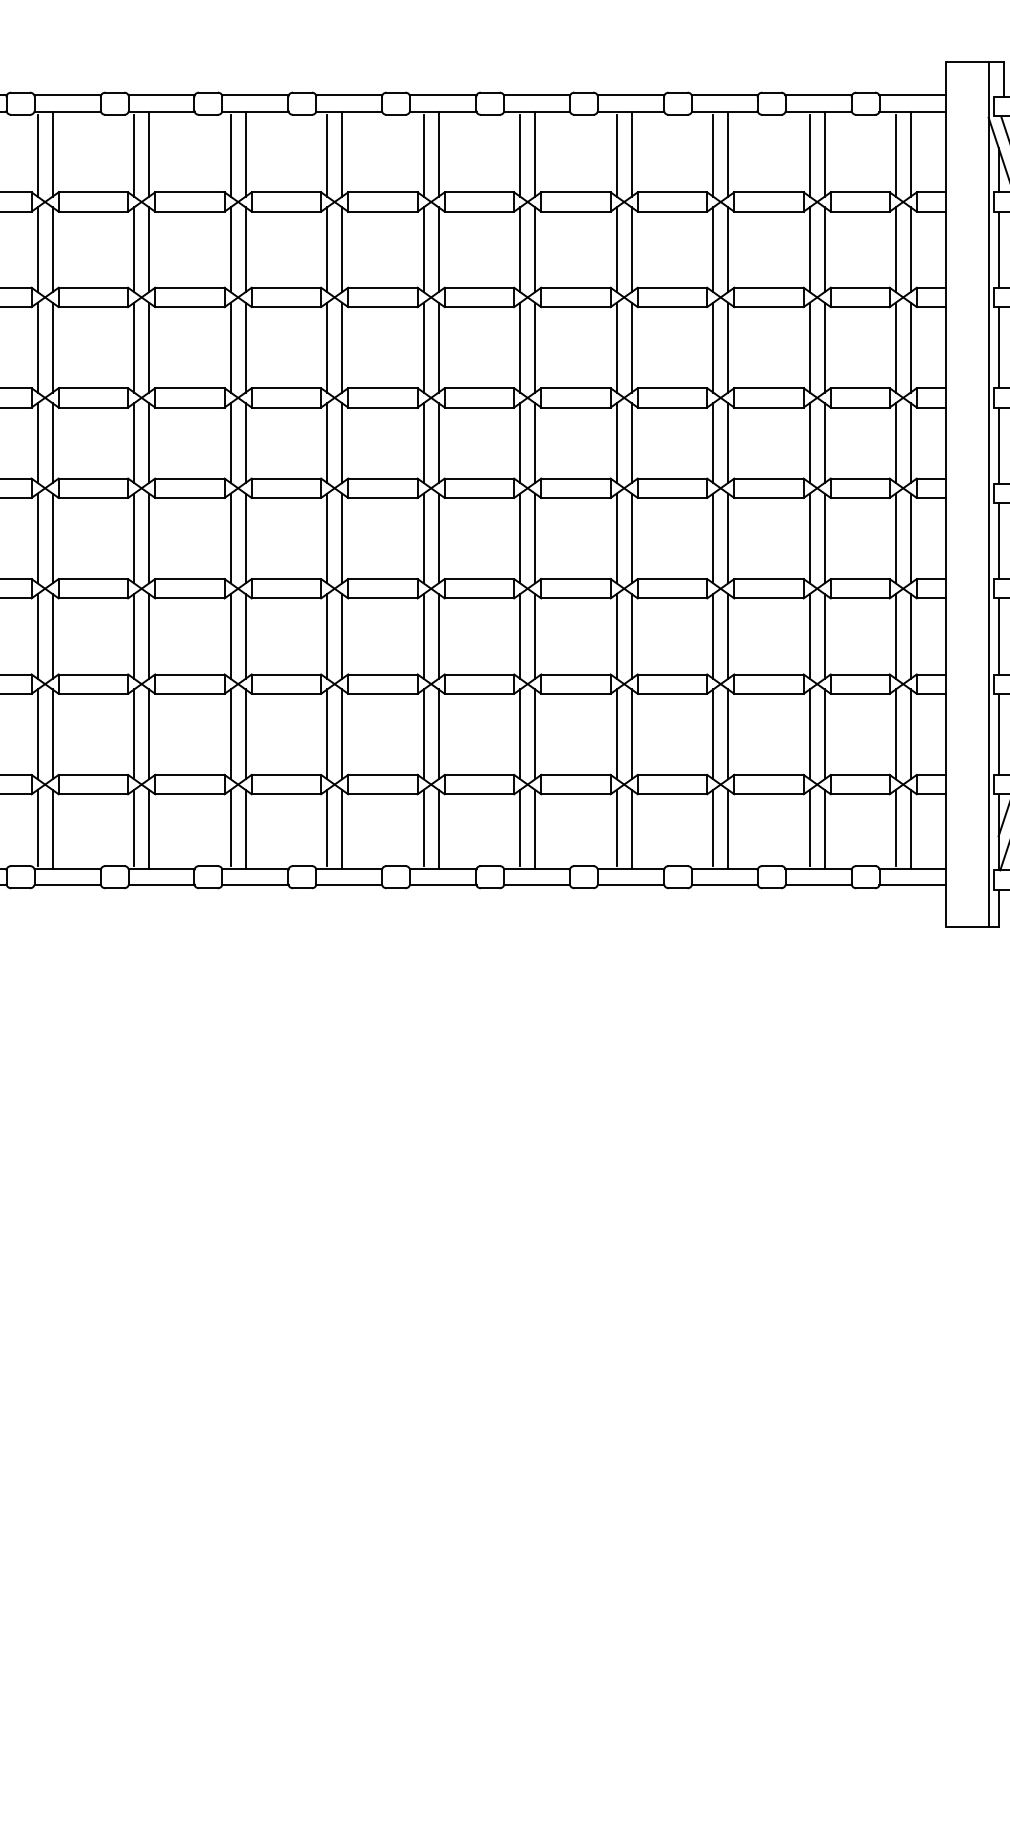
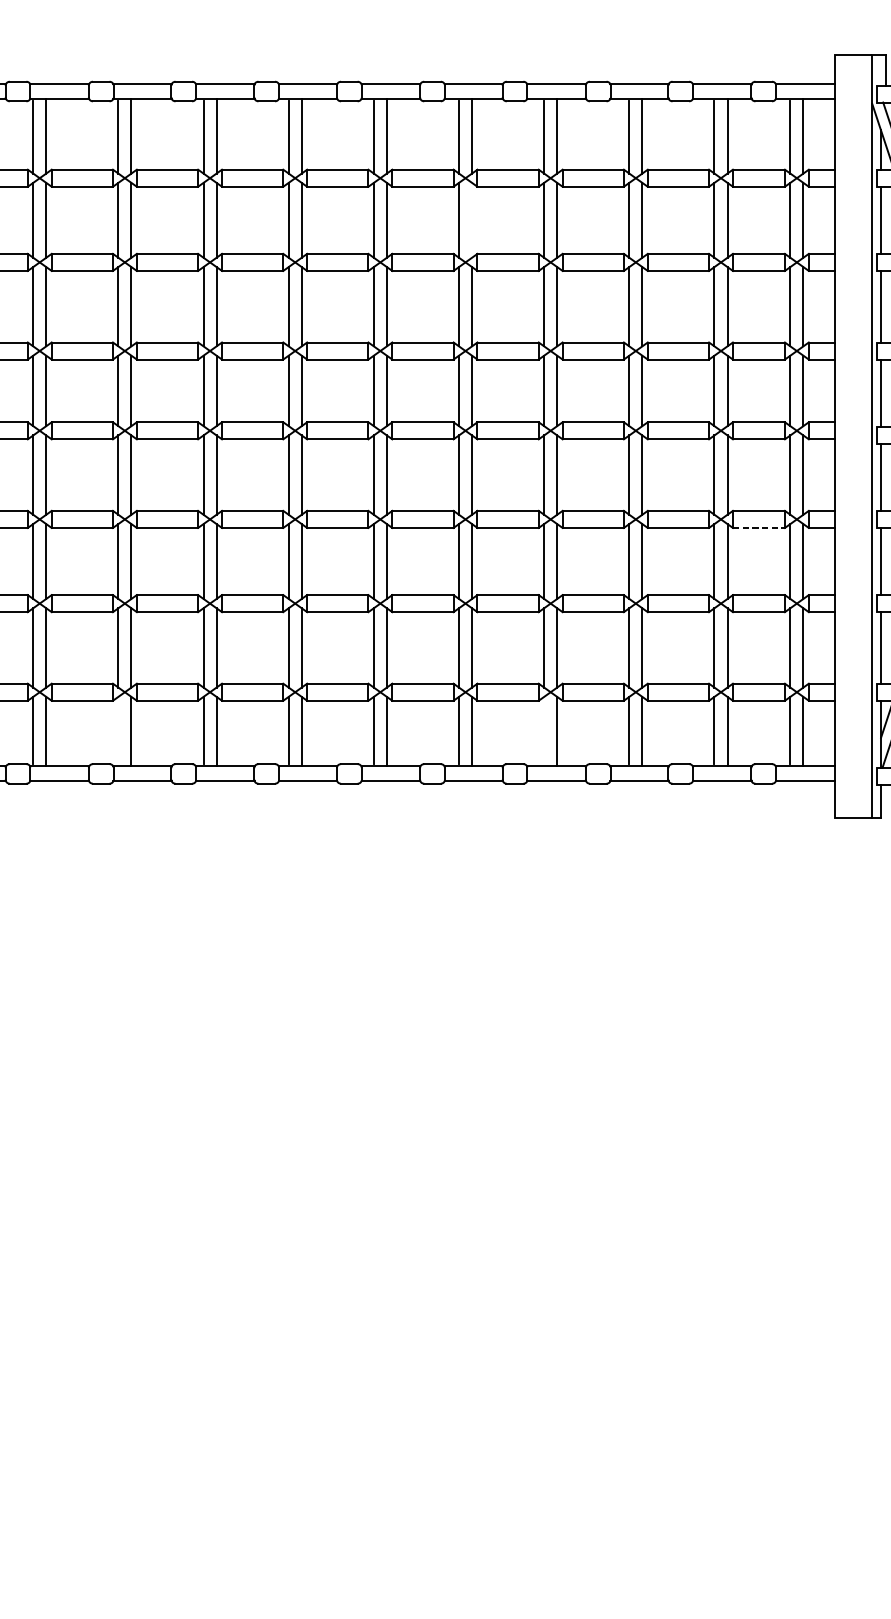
line: (535, 249) -> (472, 220), removed
line: (860, 598) -> (759, 528), solid -> dashed
line: (134, 827) -> (118, 730), removed
line: (616, 827) -> (543, 730), removed

